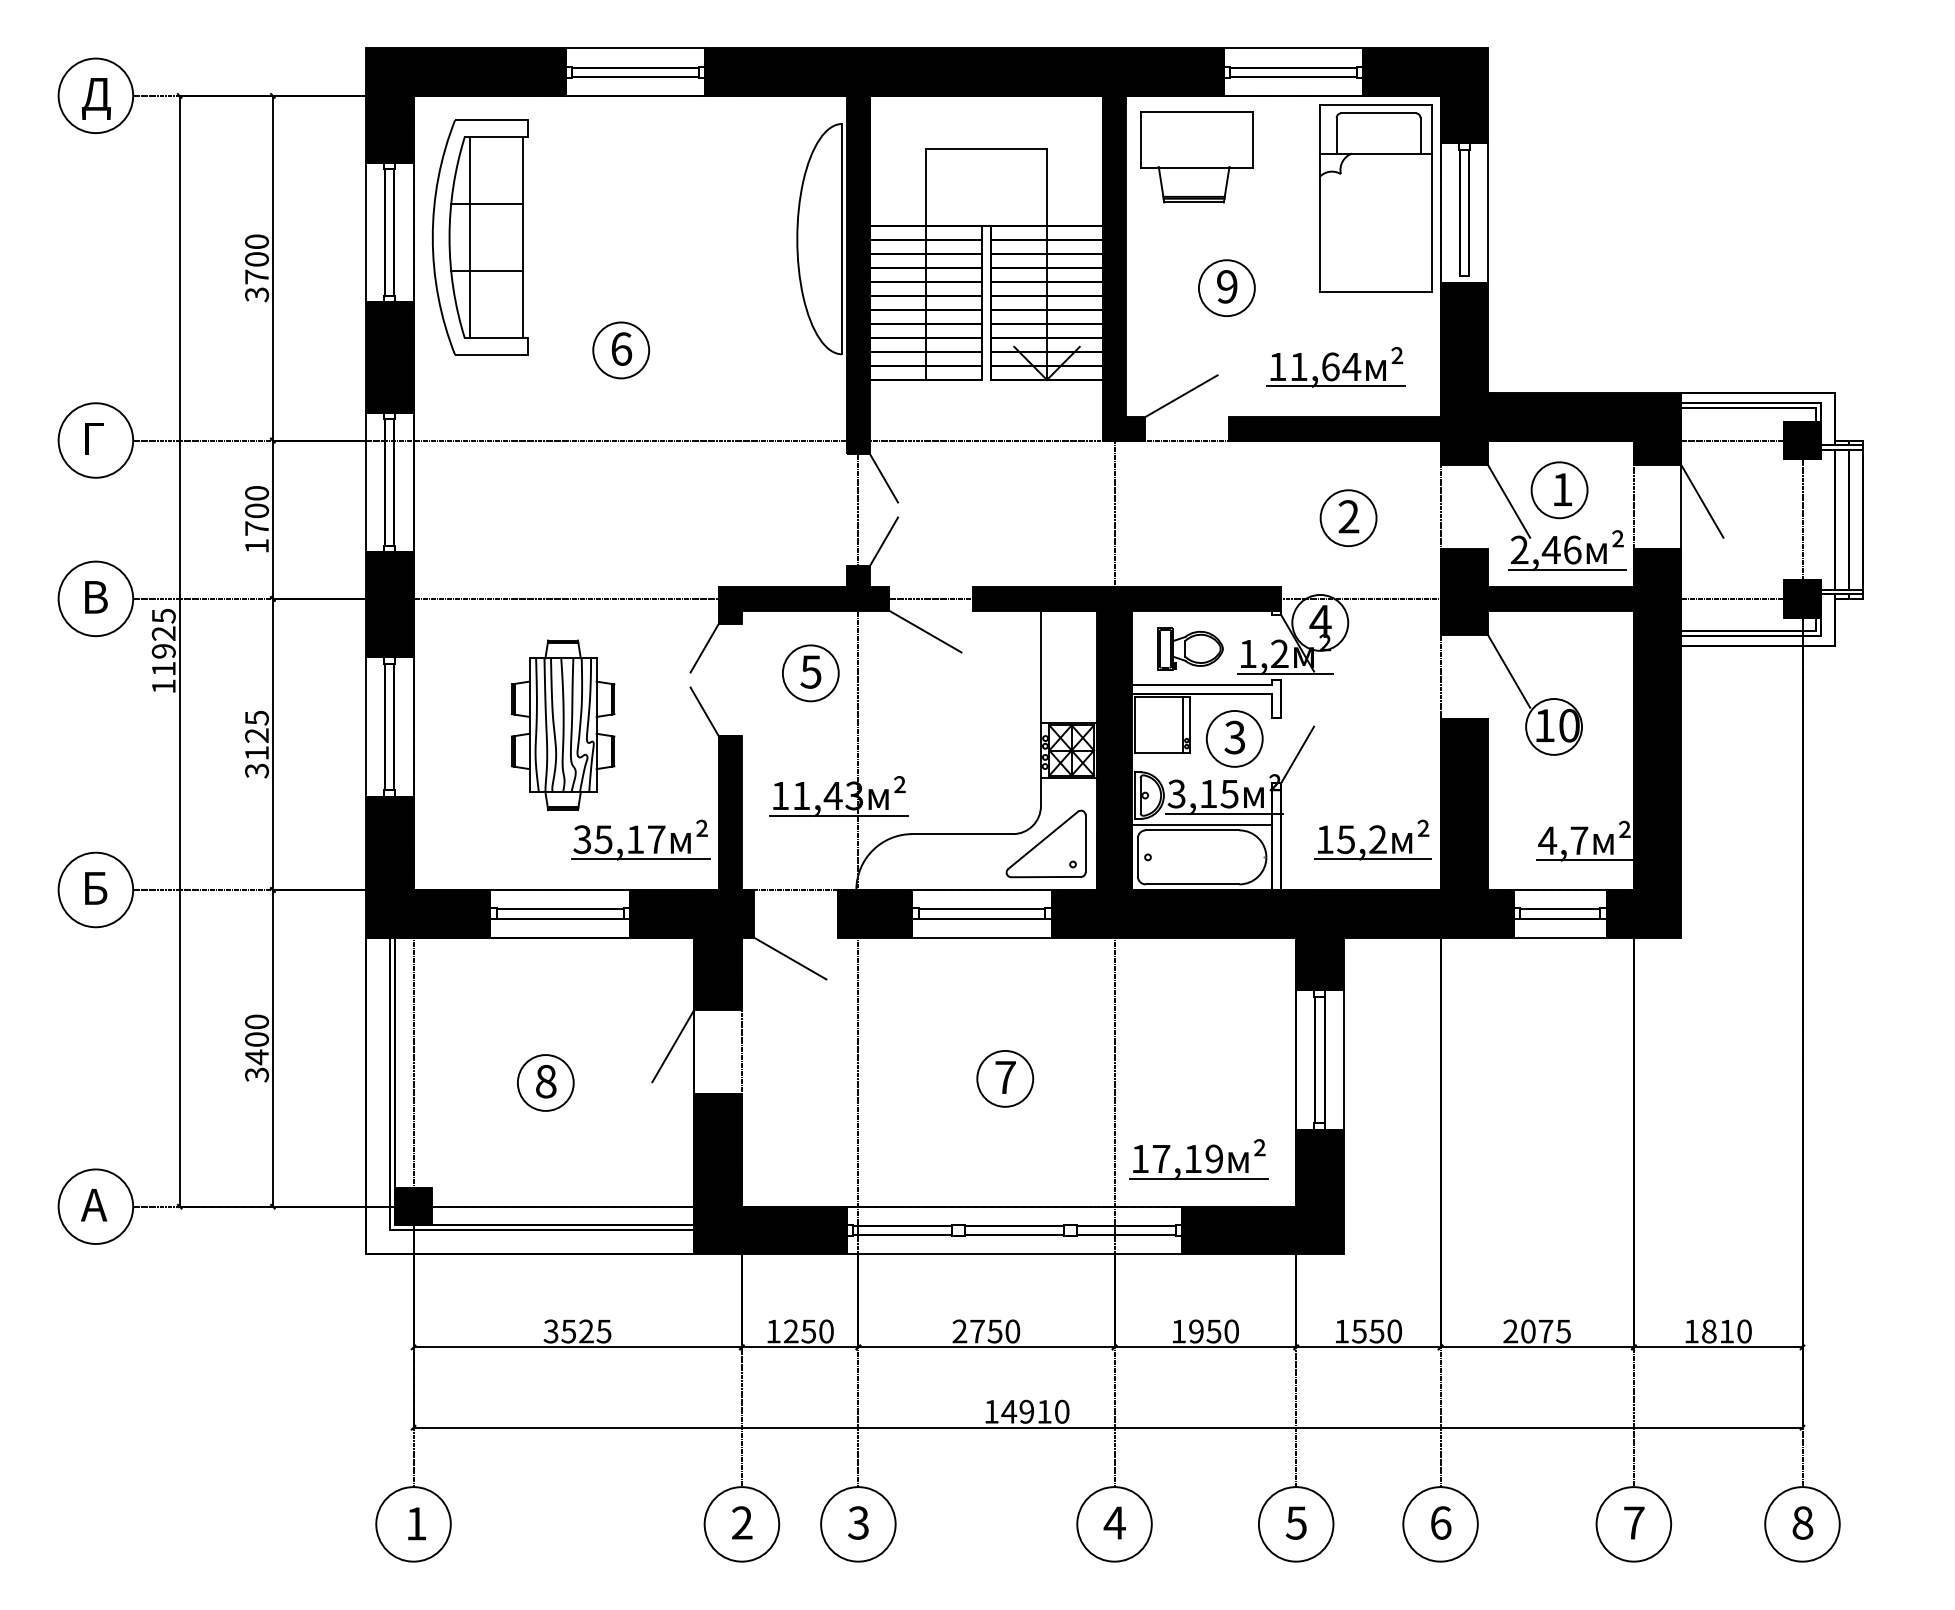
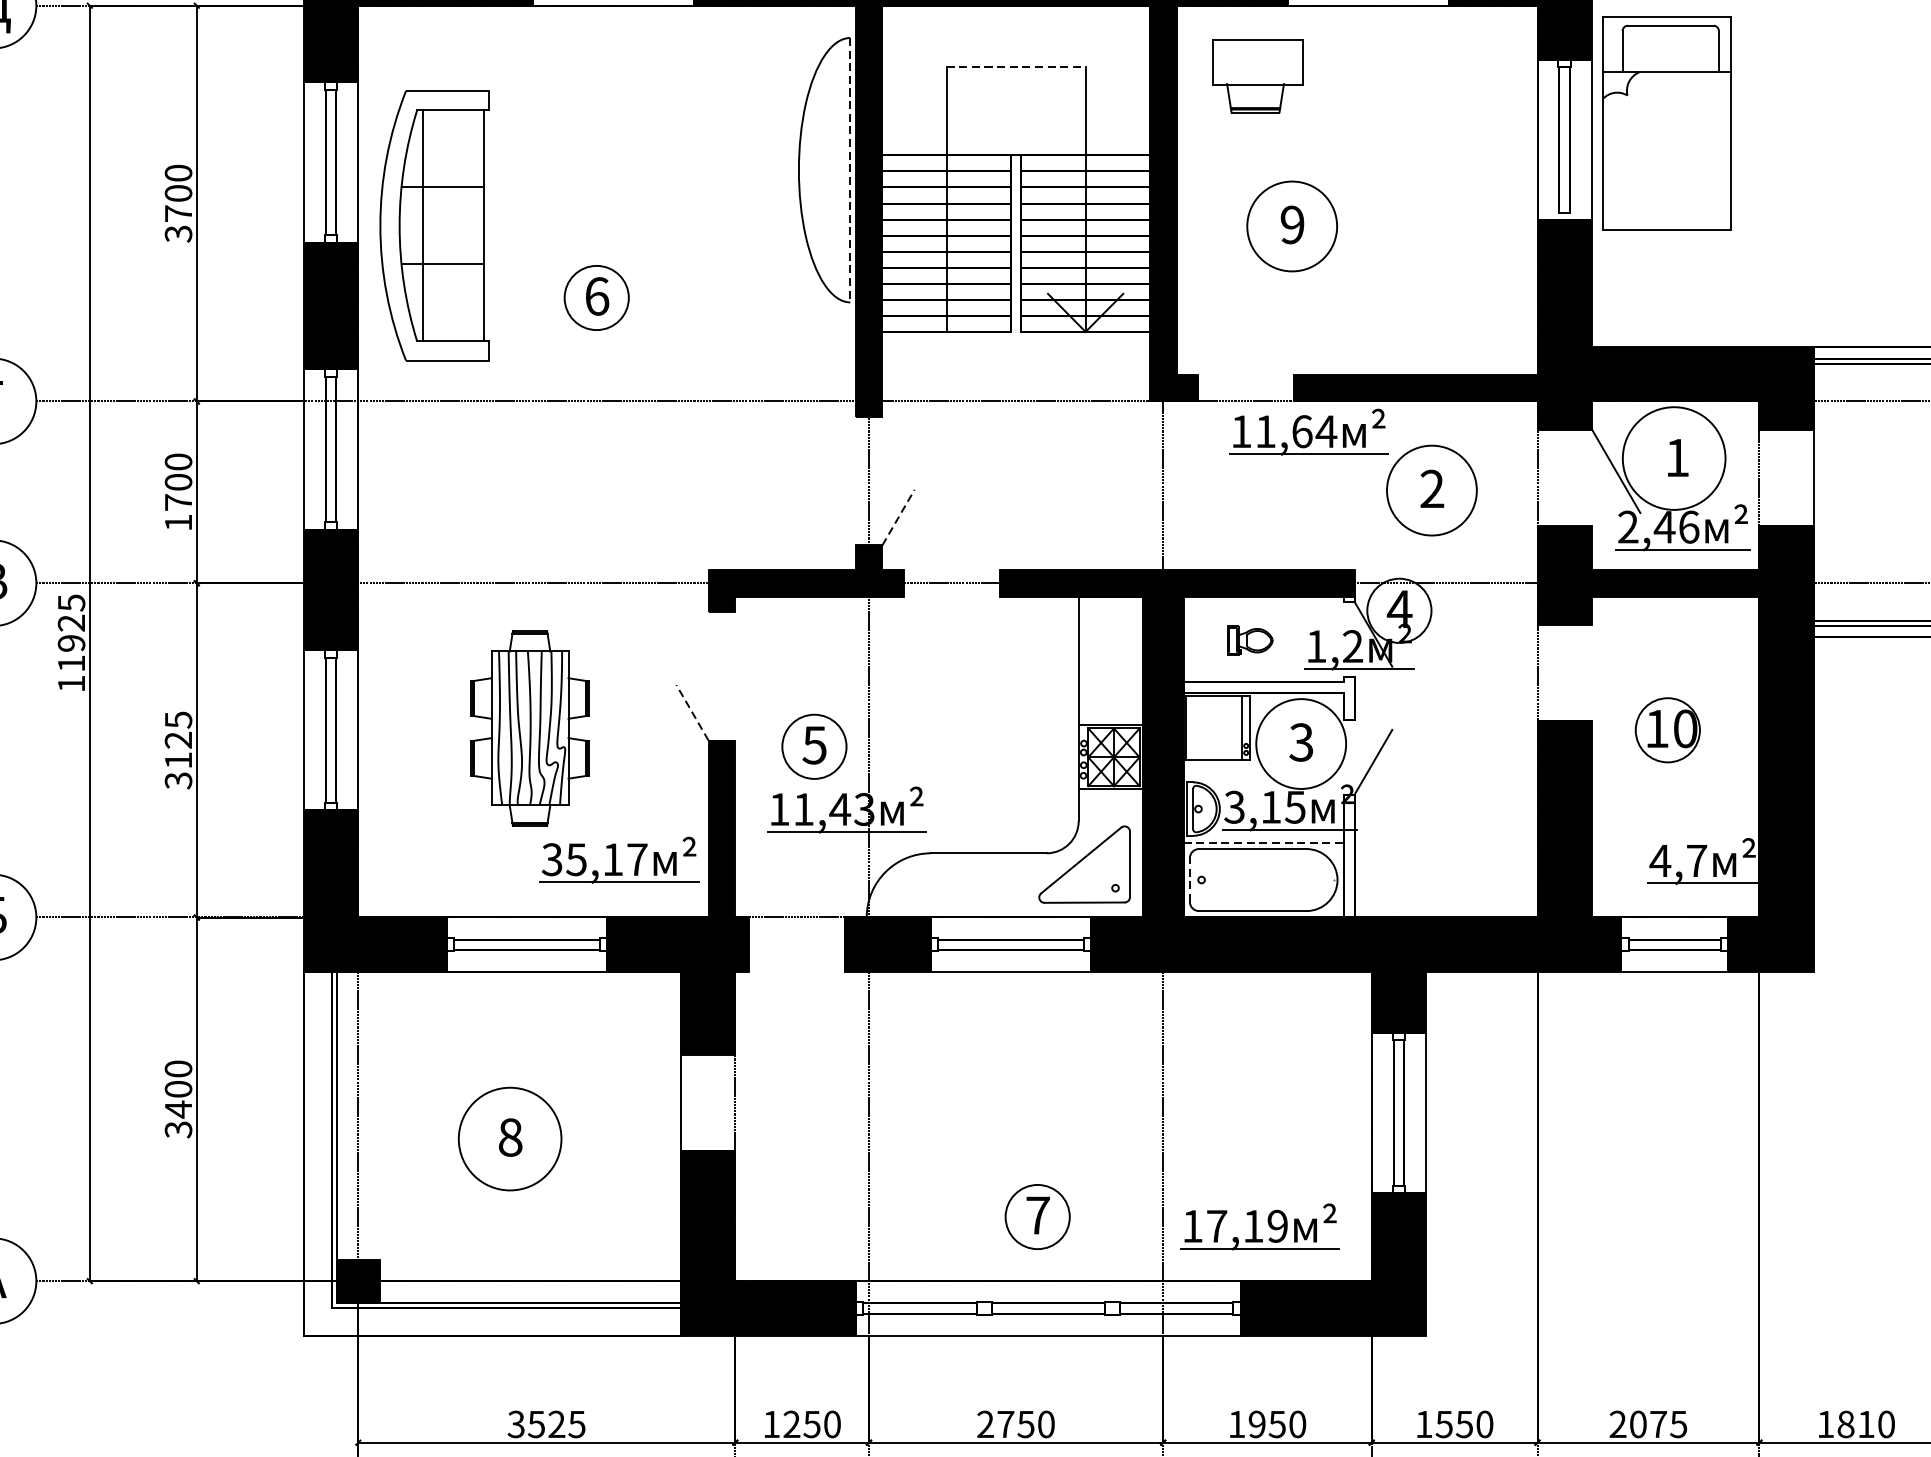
line: (986, 148) -> (1016, 66), solid -> dashed
part: (1196, 157) -> (1257, 76), size x0.7
part: (1375, 198) -> (1667, 123), moved
part: (480, 237) -> (435, 225), moved
line: (842, 239) -> (850, 170), solid -> dashed
circle: (1226, 288) -> (1291, 226), size x1.4
part: (1335, 367) -> (1307, 432), moved
line: (1181, 396) -> (1240, 350), removed
line: (884, 478) -> (899, 445), removed
circle: (1559, 490) -> (1674, 458), size x1.6
line: (1702, 501) -> (1838, 471), removed
circle: (1348, 518) -> (1431, 490), size x1.4
line: (884, 541) -> (899, 517), solid -> dashed
line: (924, 631) -> (944, 620), removed
line: (704, 648) -> (692, 640), removed
part: (1190, 648) -> (1250, 640), size x0.6
line: (1509, 671) -> (1616, 666), removed
part: (810, 673) -> (814, 746), moved
line: (704, 711) -> (692, 712), solid -> dashed
circle: (1234, 738) -> (1300, 743), size x1.4
line: (1202, 824) -> (1264, 842), solid -> dashed
part: (1378, 841) -> (1466, 861), removed
line: (1137, 856) -> (1189, 879), solid -> dashed
line: (789, 958) -> (789, 996), removed
line: (673, 1045) -> (656, 1096), removed
part: (1005, 1078) -> (1037, 1216), moved
circle: (545, 1082) -> (509, 1138), size x1.6

